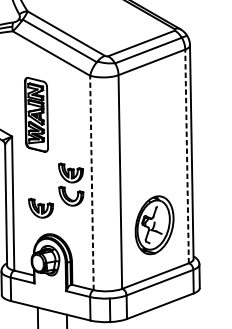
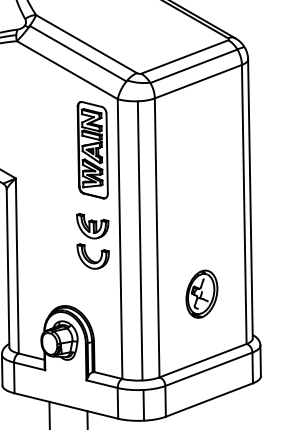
part: (36, 115) -> (92, 150), moved
line: (187, 156) -> (244, 204), dashed -> solid
line: (92, 183) -> (120, 239), dashed -> solid
line: (106, 184) -> (139, 240), added
part: (40, 207) -> (53, 271), removed
part: (154, 224) -> (201, 293), size x0.62

